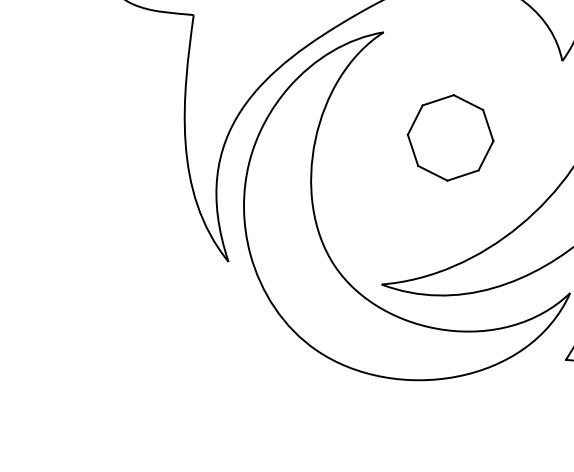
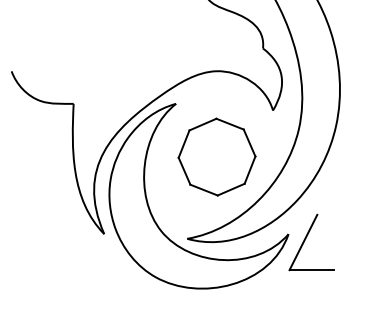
part: (449, 136) -> (216, 156), size x1.67

